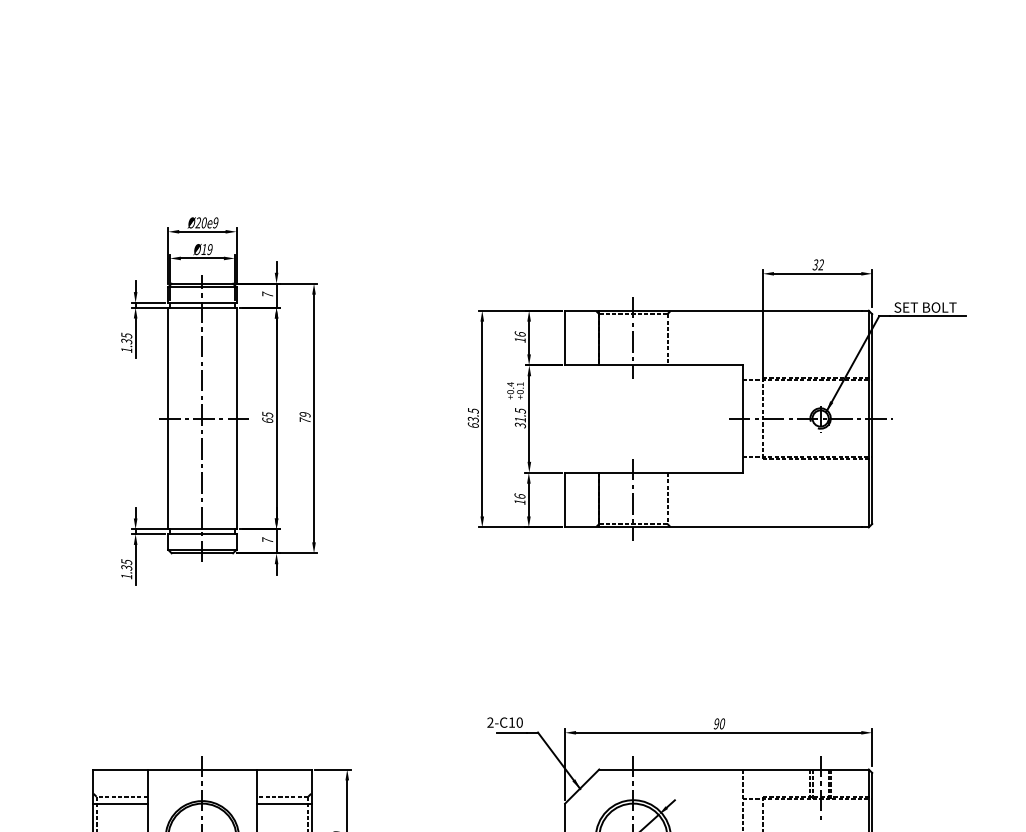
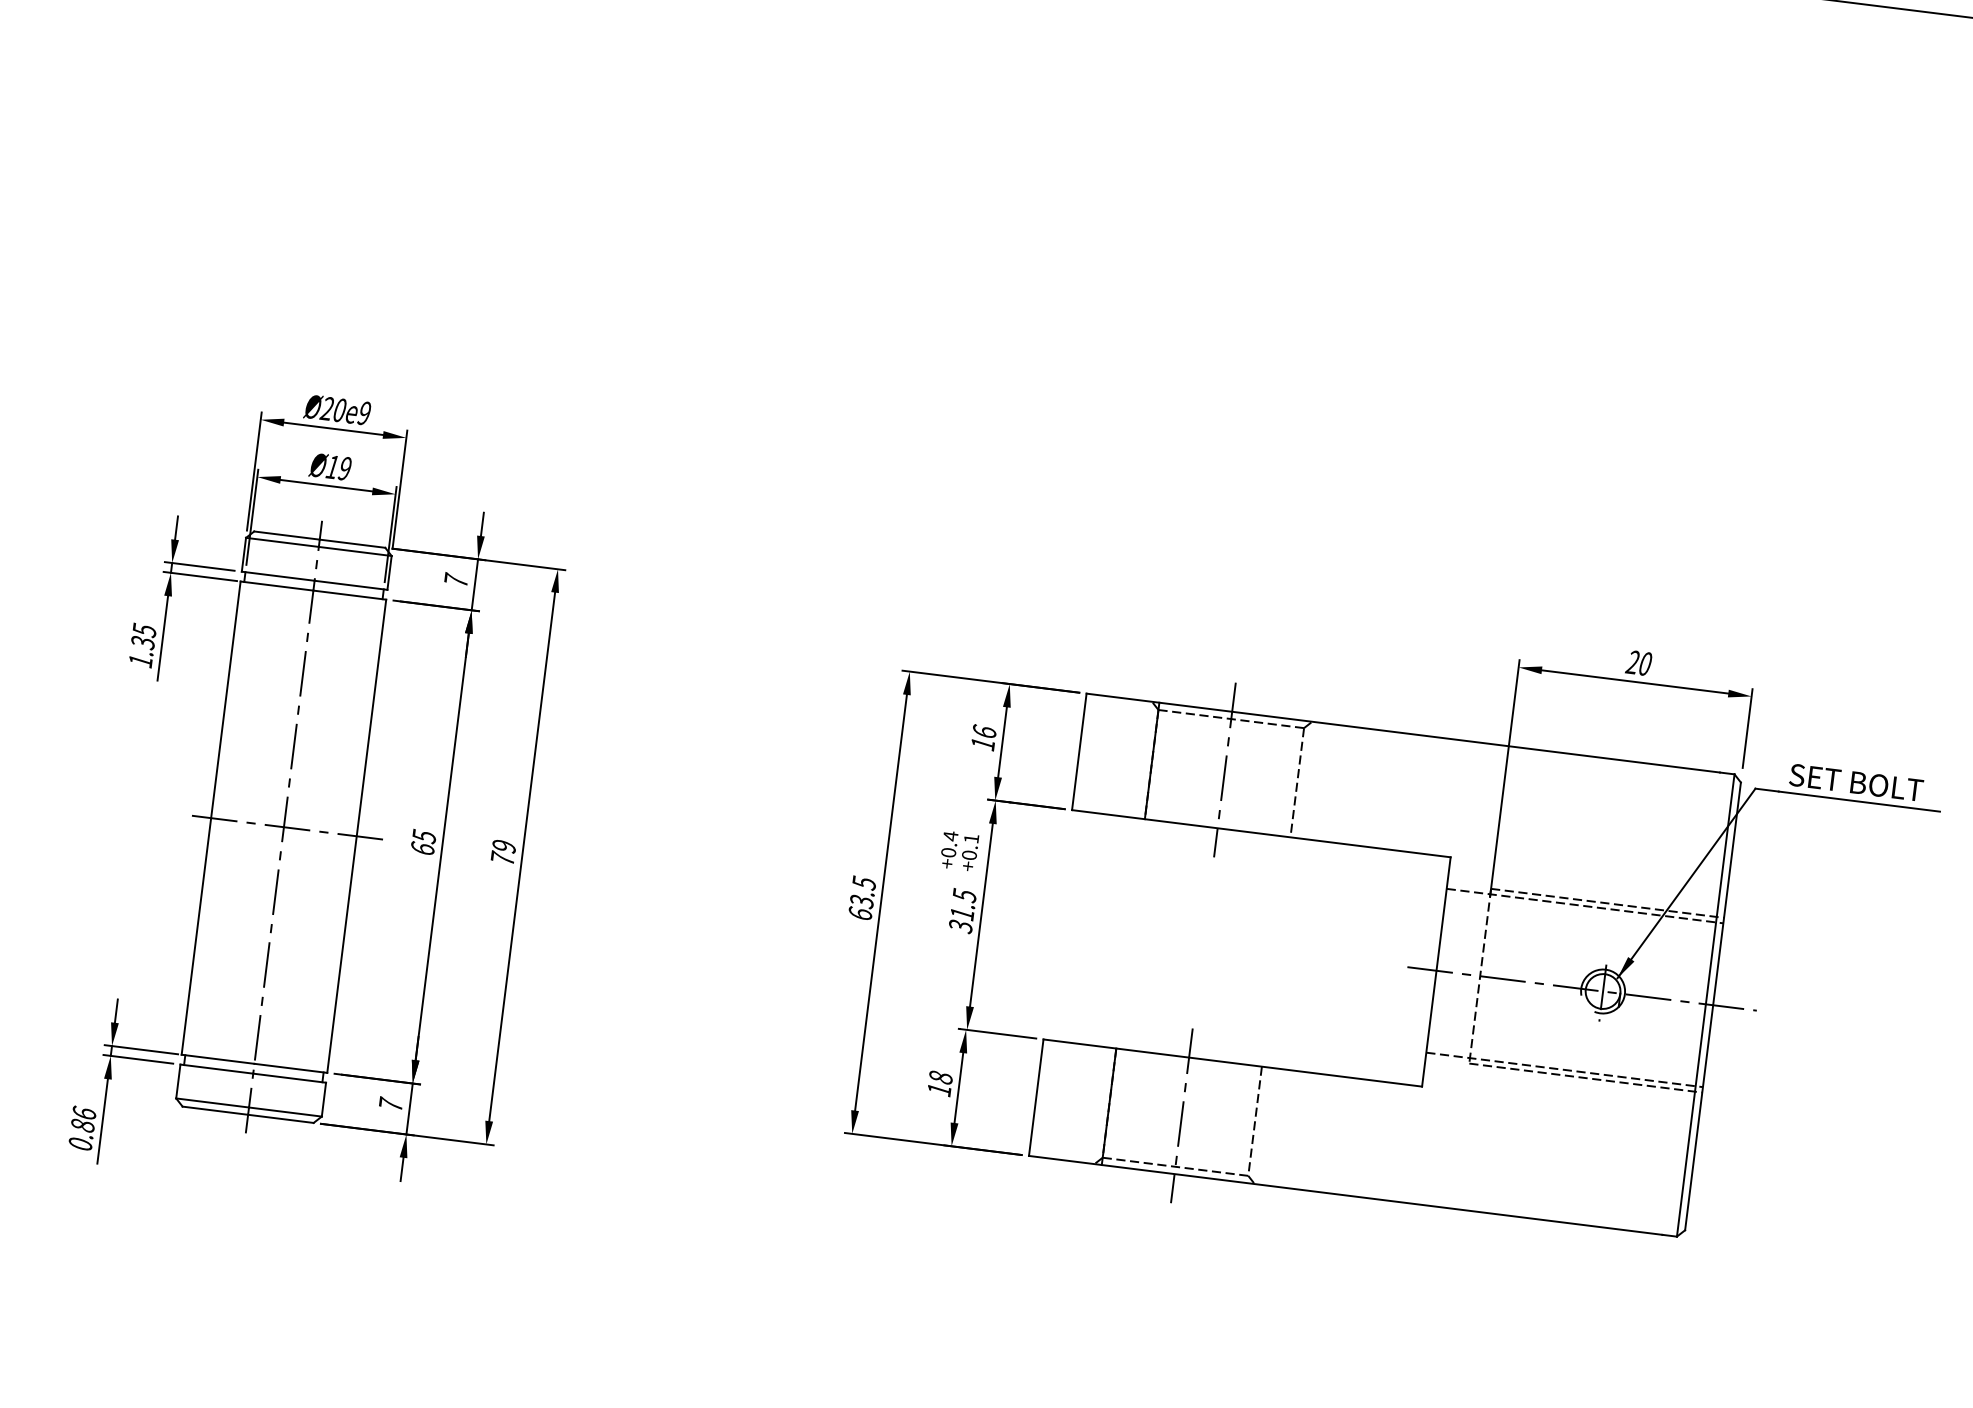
text: (818, 264) -> (1639, 662), 32 -> 20
text: (519, 496) -> (939, 1077), 16 -> 18
text: (126, 569) -> (81, 1129), 1.35 -> 0.86

